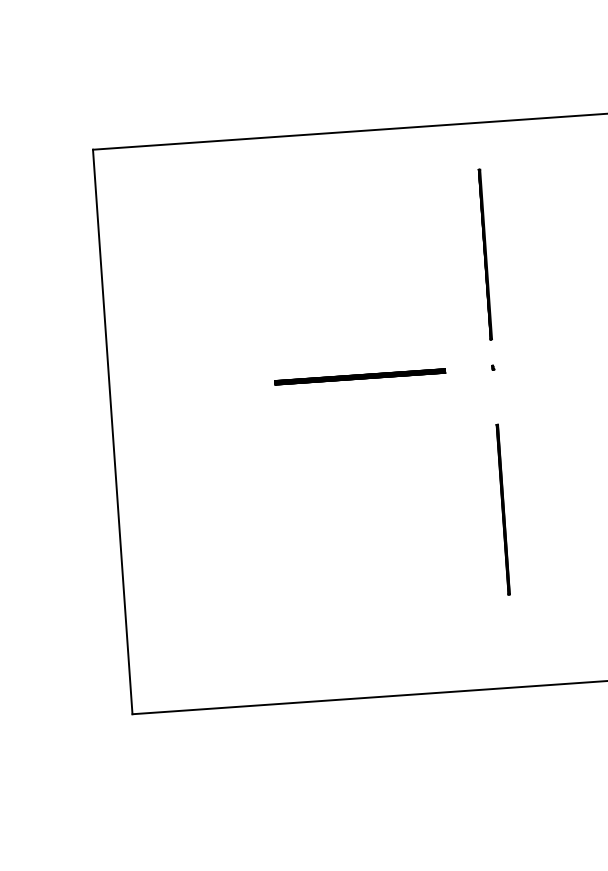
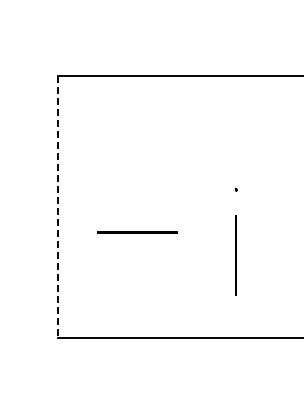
line: (486, 253) -> (236, 136), removed
line: (360, 376) -> (137, 232), moved
line: (112, 433) -> (57, 207), solid -> dashed

